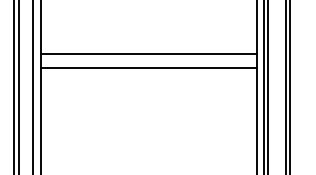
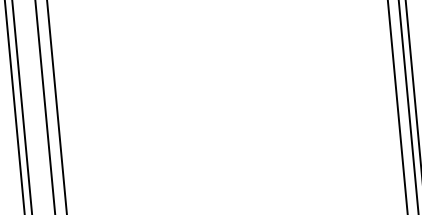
line: (148, 54) -> (219, 32), removed
line: (148, 68) -> (221, 54), removed

